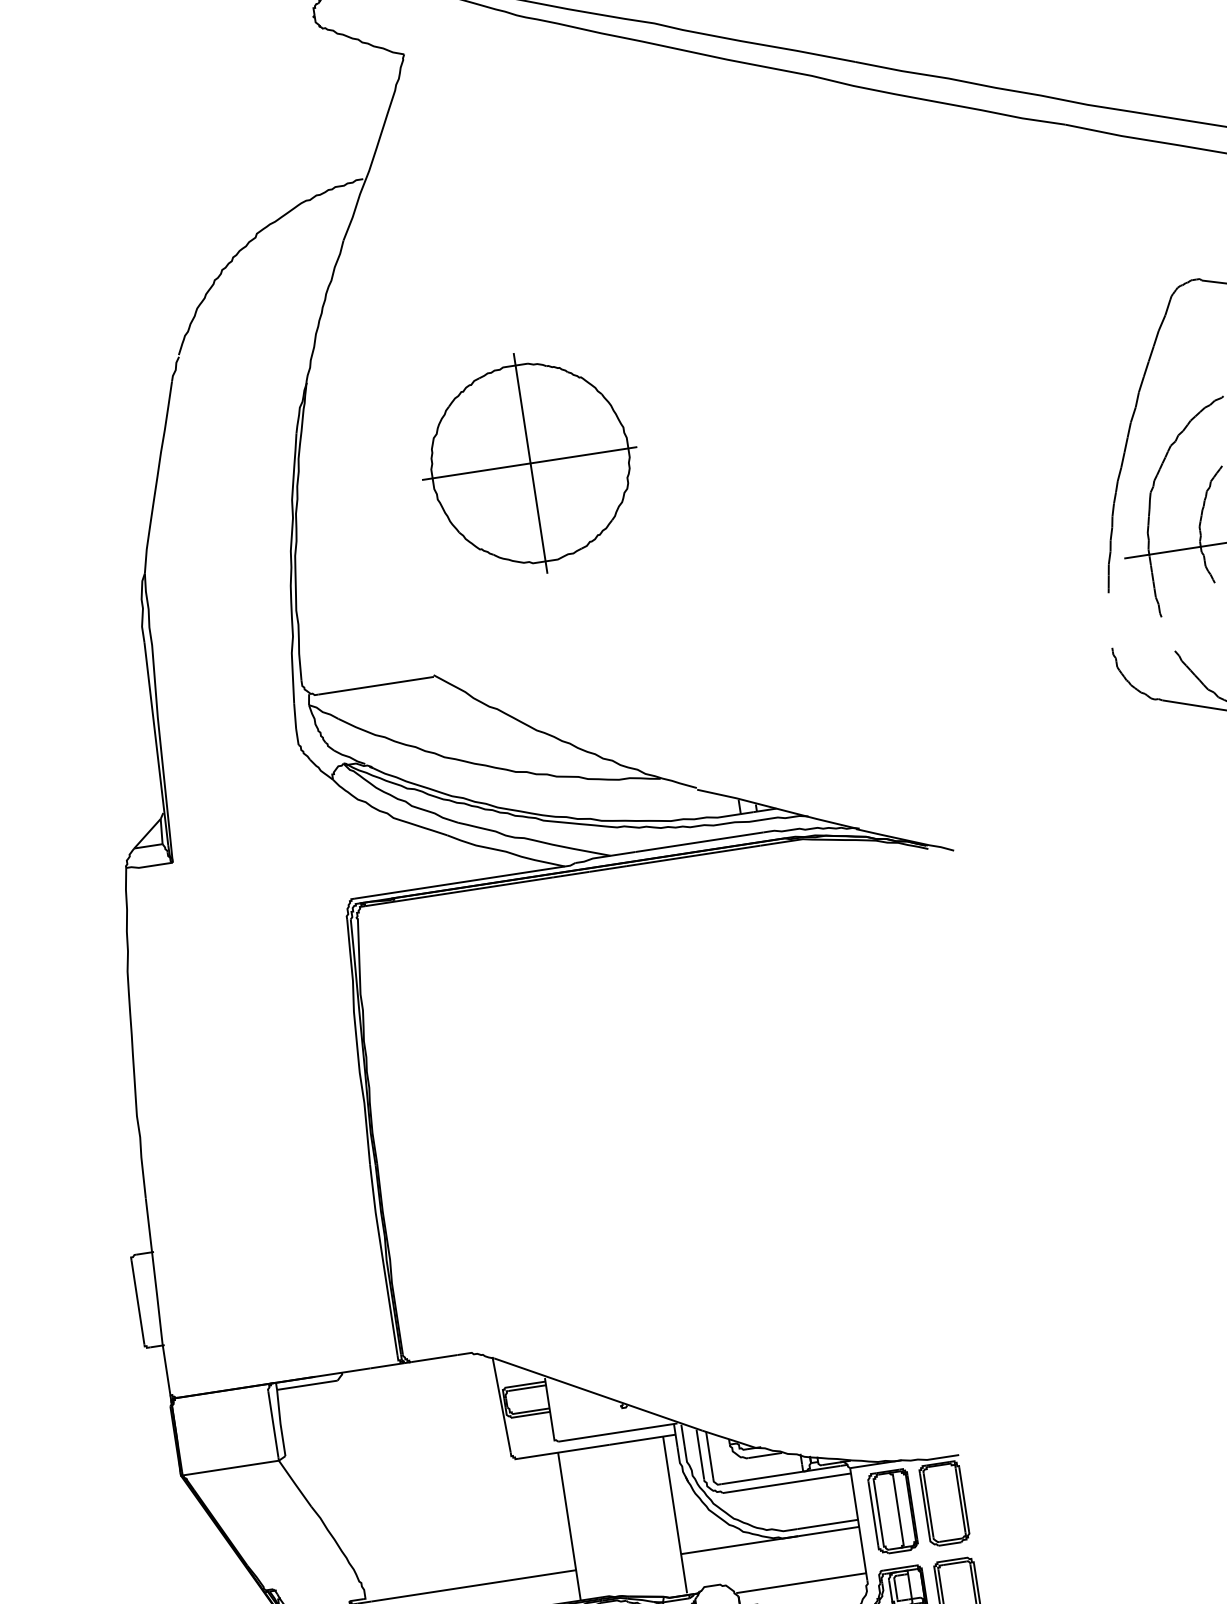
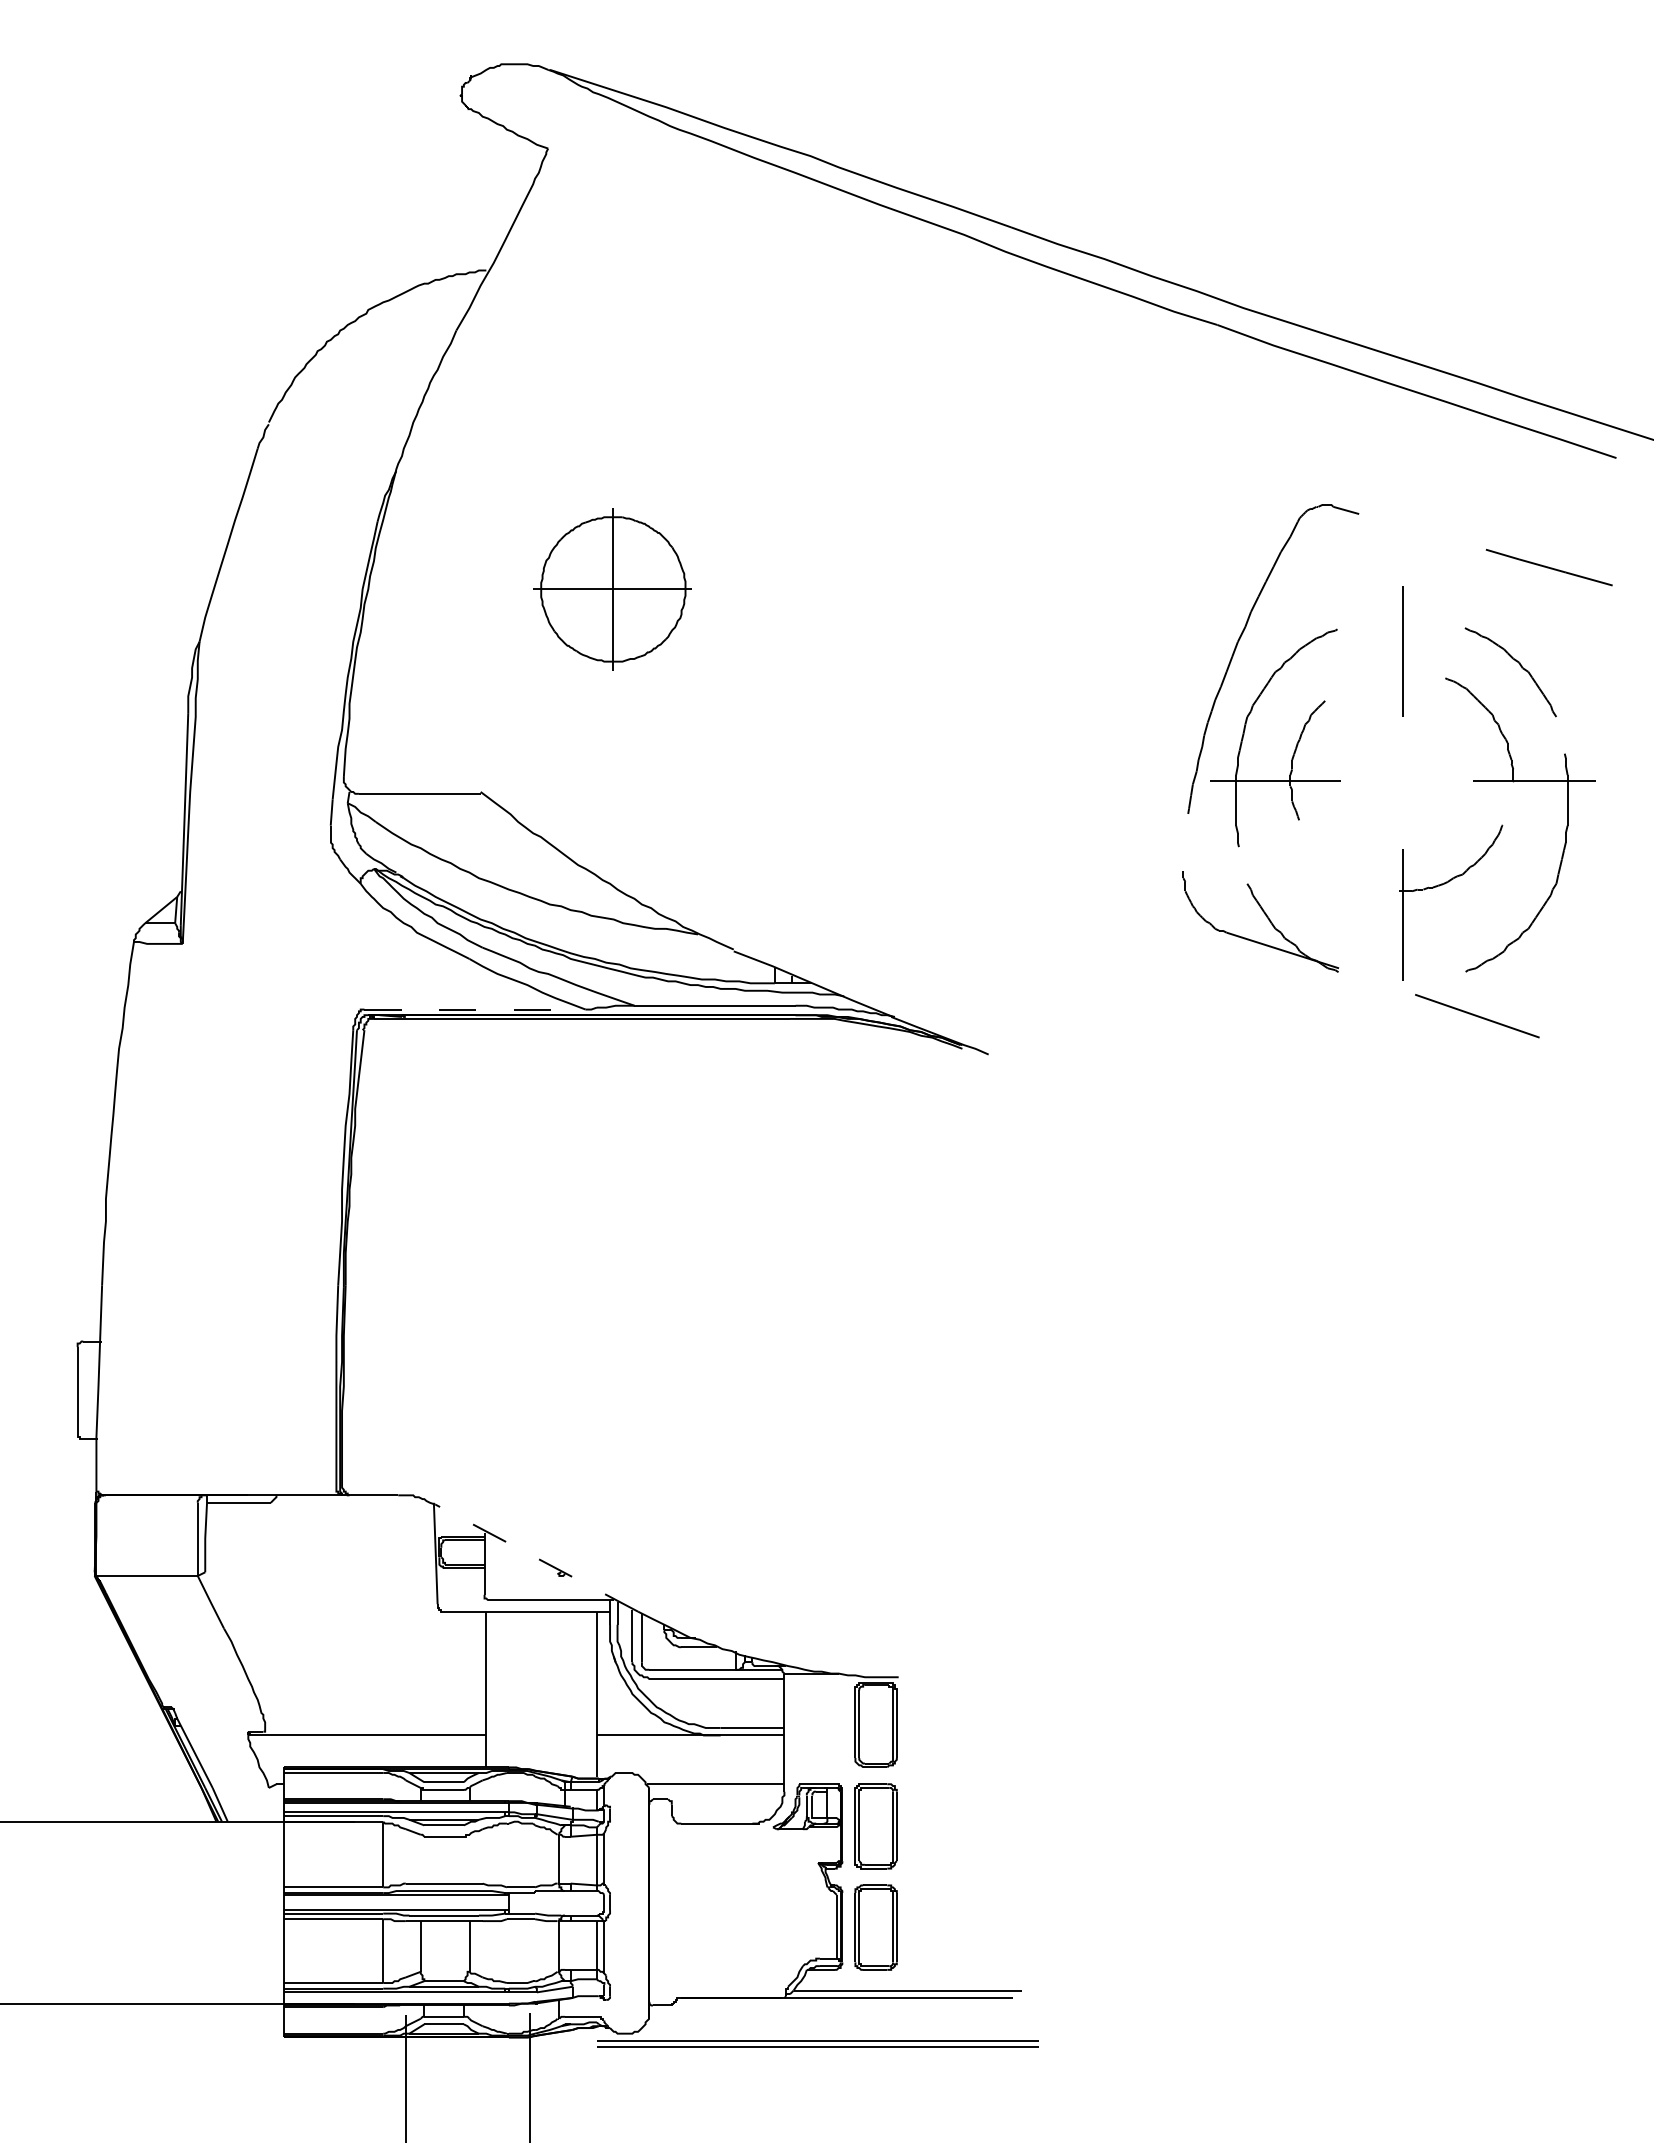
part: (529, 463) -> (612, 589), size x0.7
line: (460, 882) -> (475, 1009), solid -> dashed
line: (597, 1393) -> (536, 1557), solid -> dashed
part: (892, 1511) -> (821, 1724), removed

